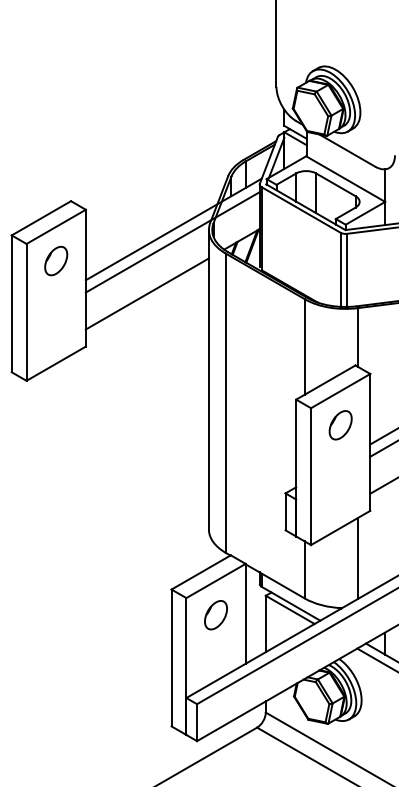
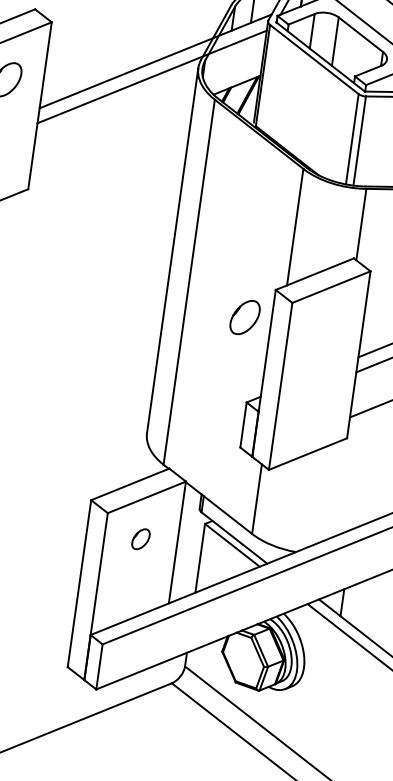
line: (146, 293) -> (111, 134), removed
part: (340, 425) -> (244, 317), moved
line: (357, 558) -> (323, 494), removed
part: (215, 615) -> (140, 539), size x0.6

